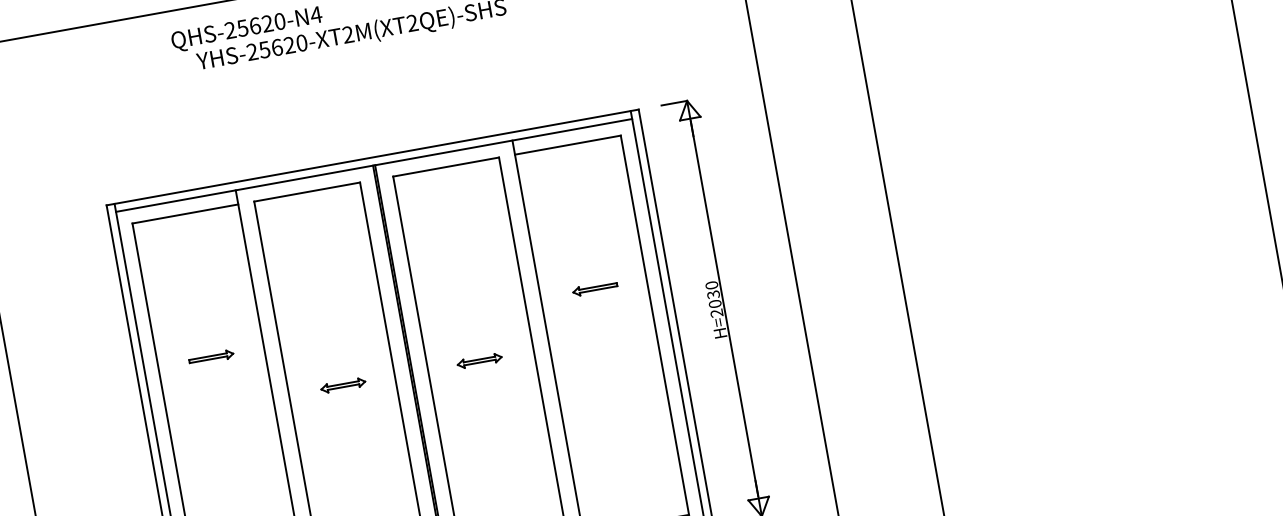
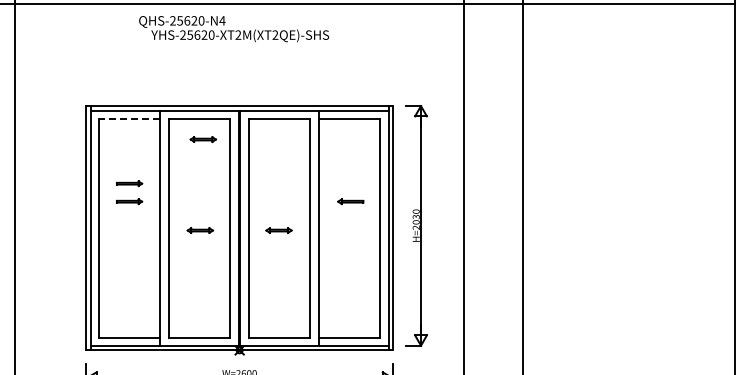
line: (185, 213) -> (129, 118), solid -> dashed
part: (320, 226) -> (203, 139), added
part: (205, 326) -> (129, 183), added

